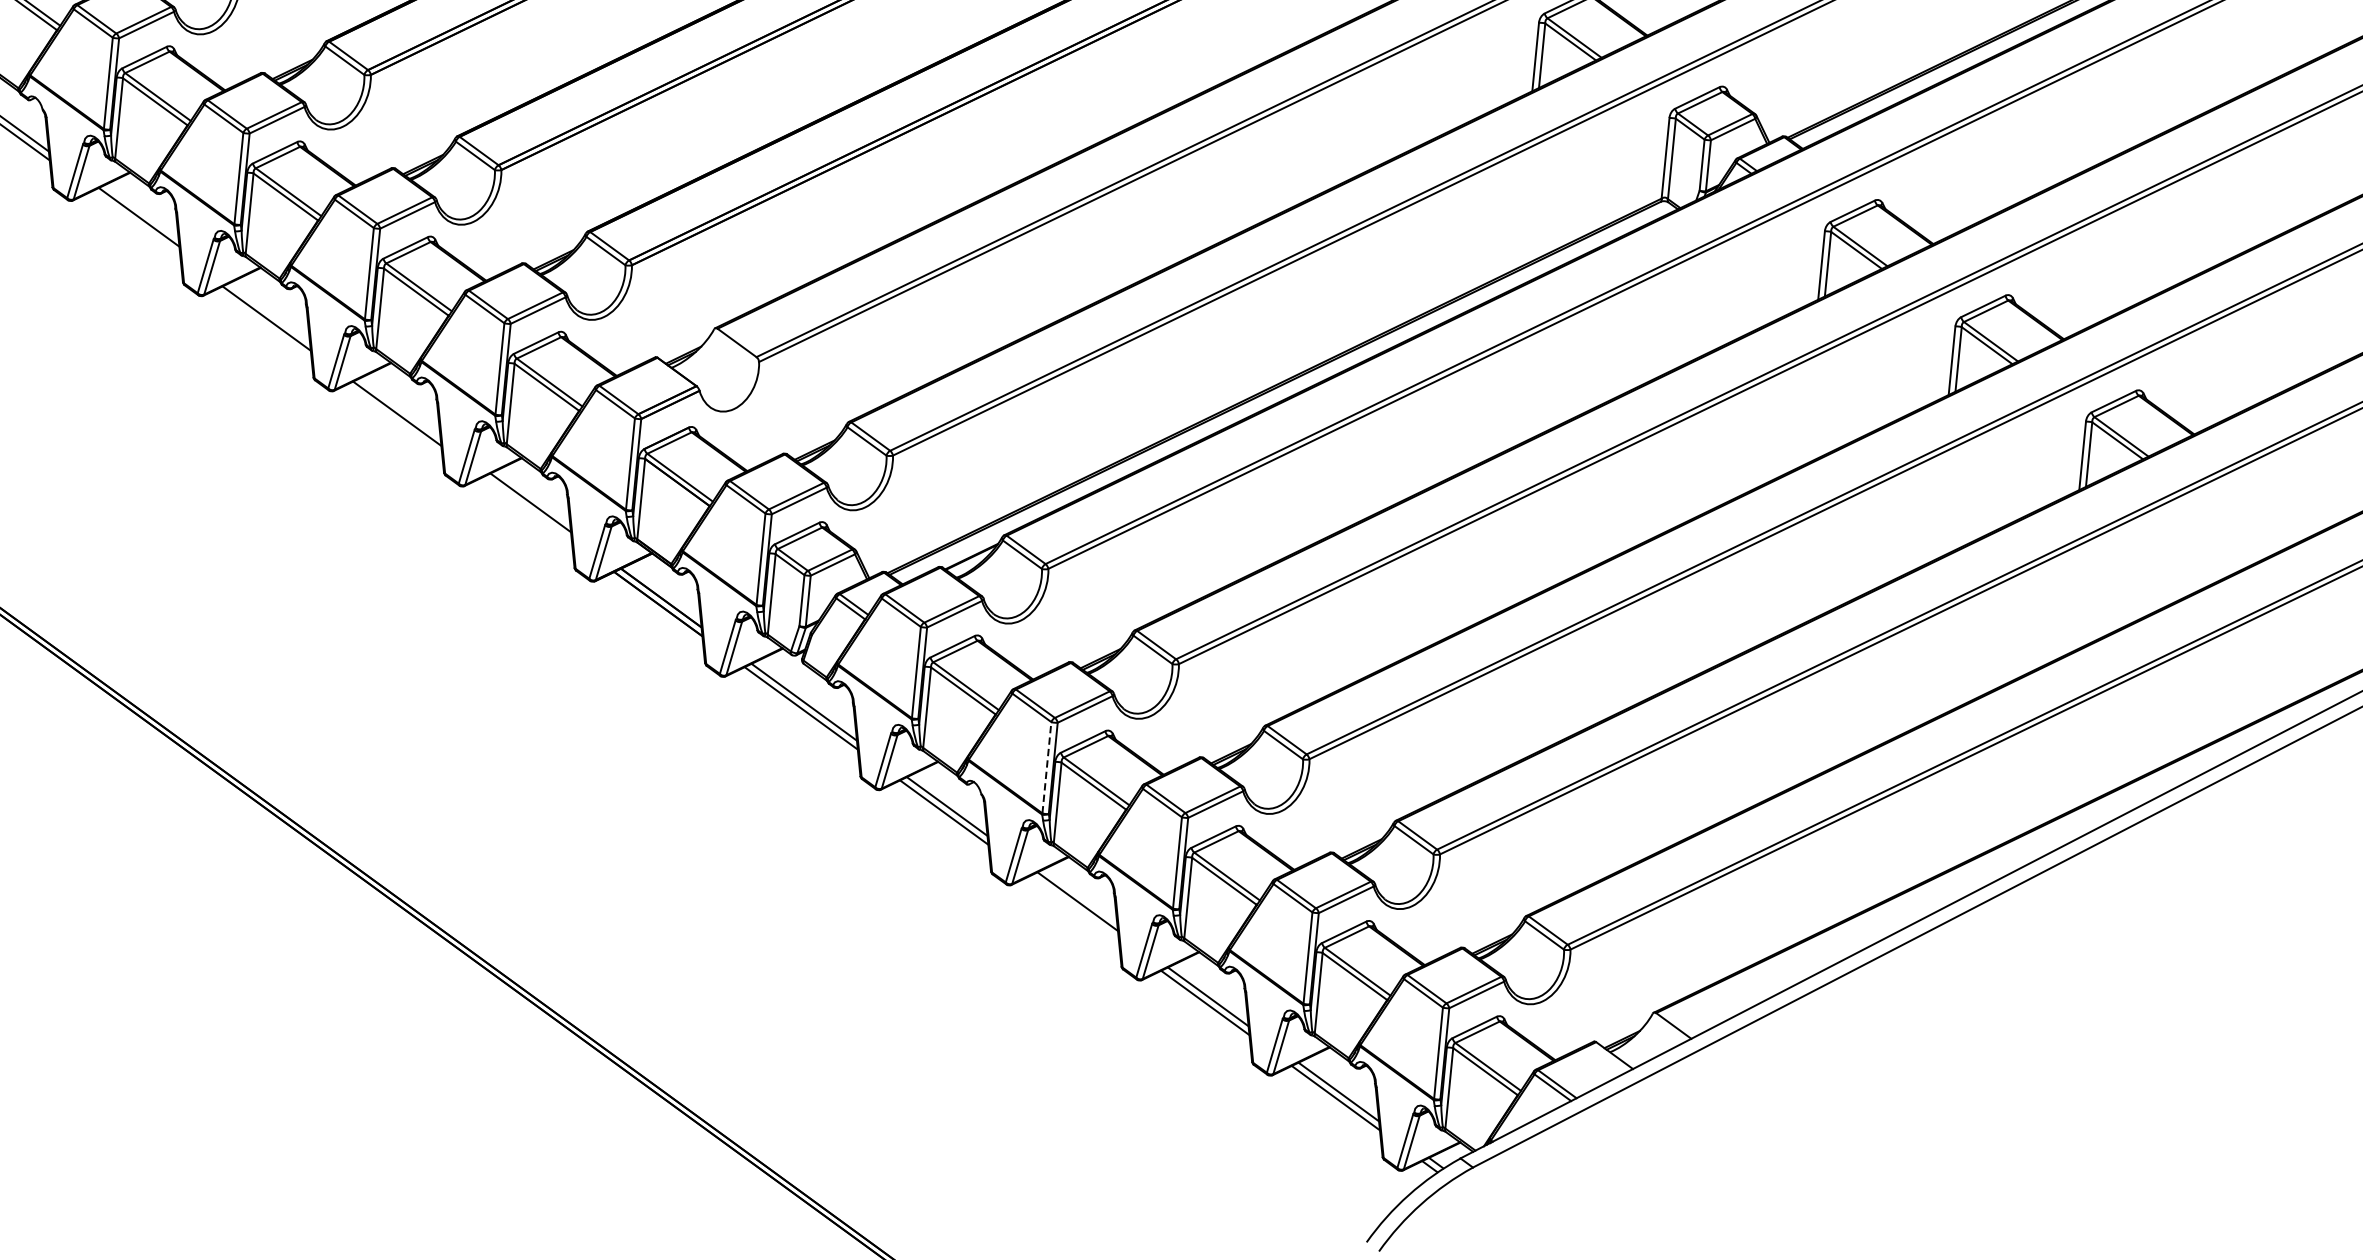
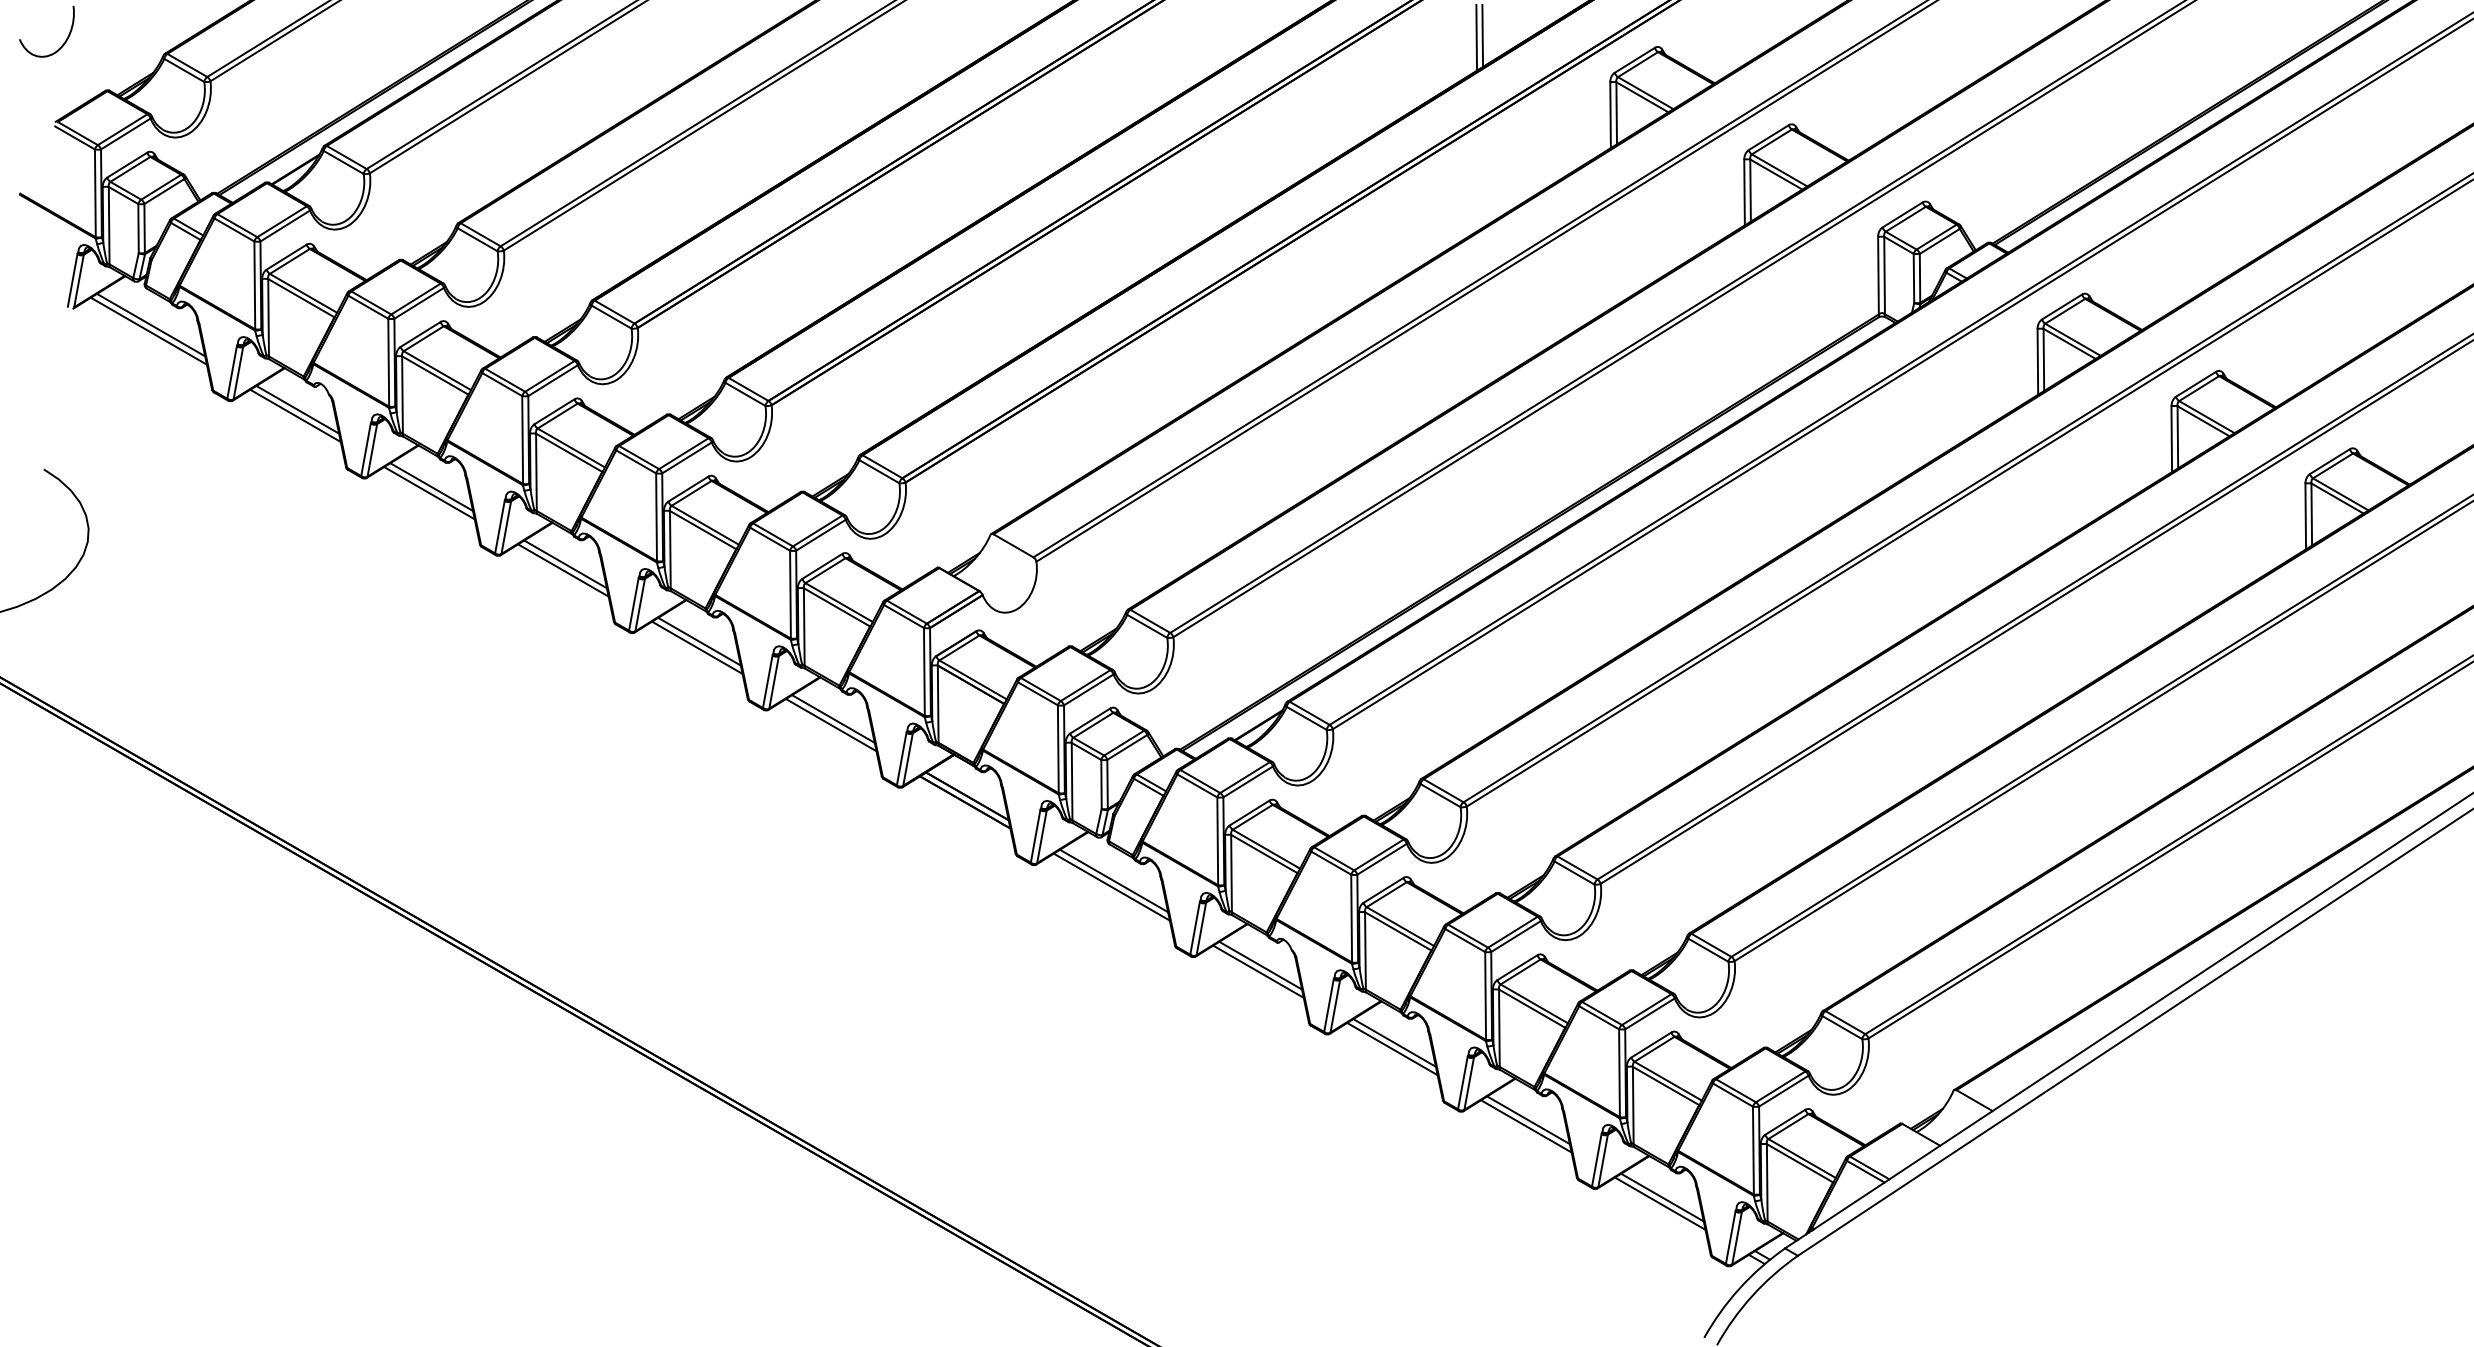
line: (136, 223) -> (429, 493), added
line: (269, 312) -> (565, 564), added
line: (400, 407) -> (699, 641), added
line: (526, 509) -> (830, 725), added
line: (1046, 767) -> (1351, 918), dashed -> solid
line: (1074, 907) -> (1392, 1048), added

